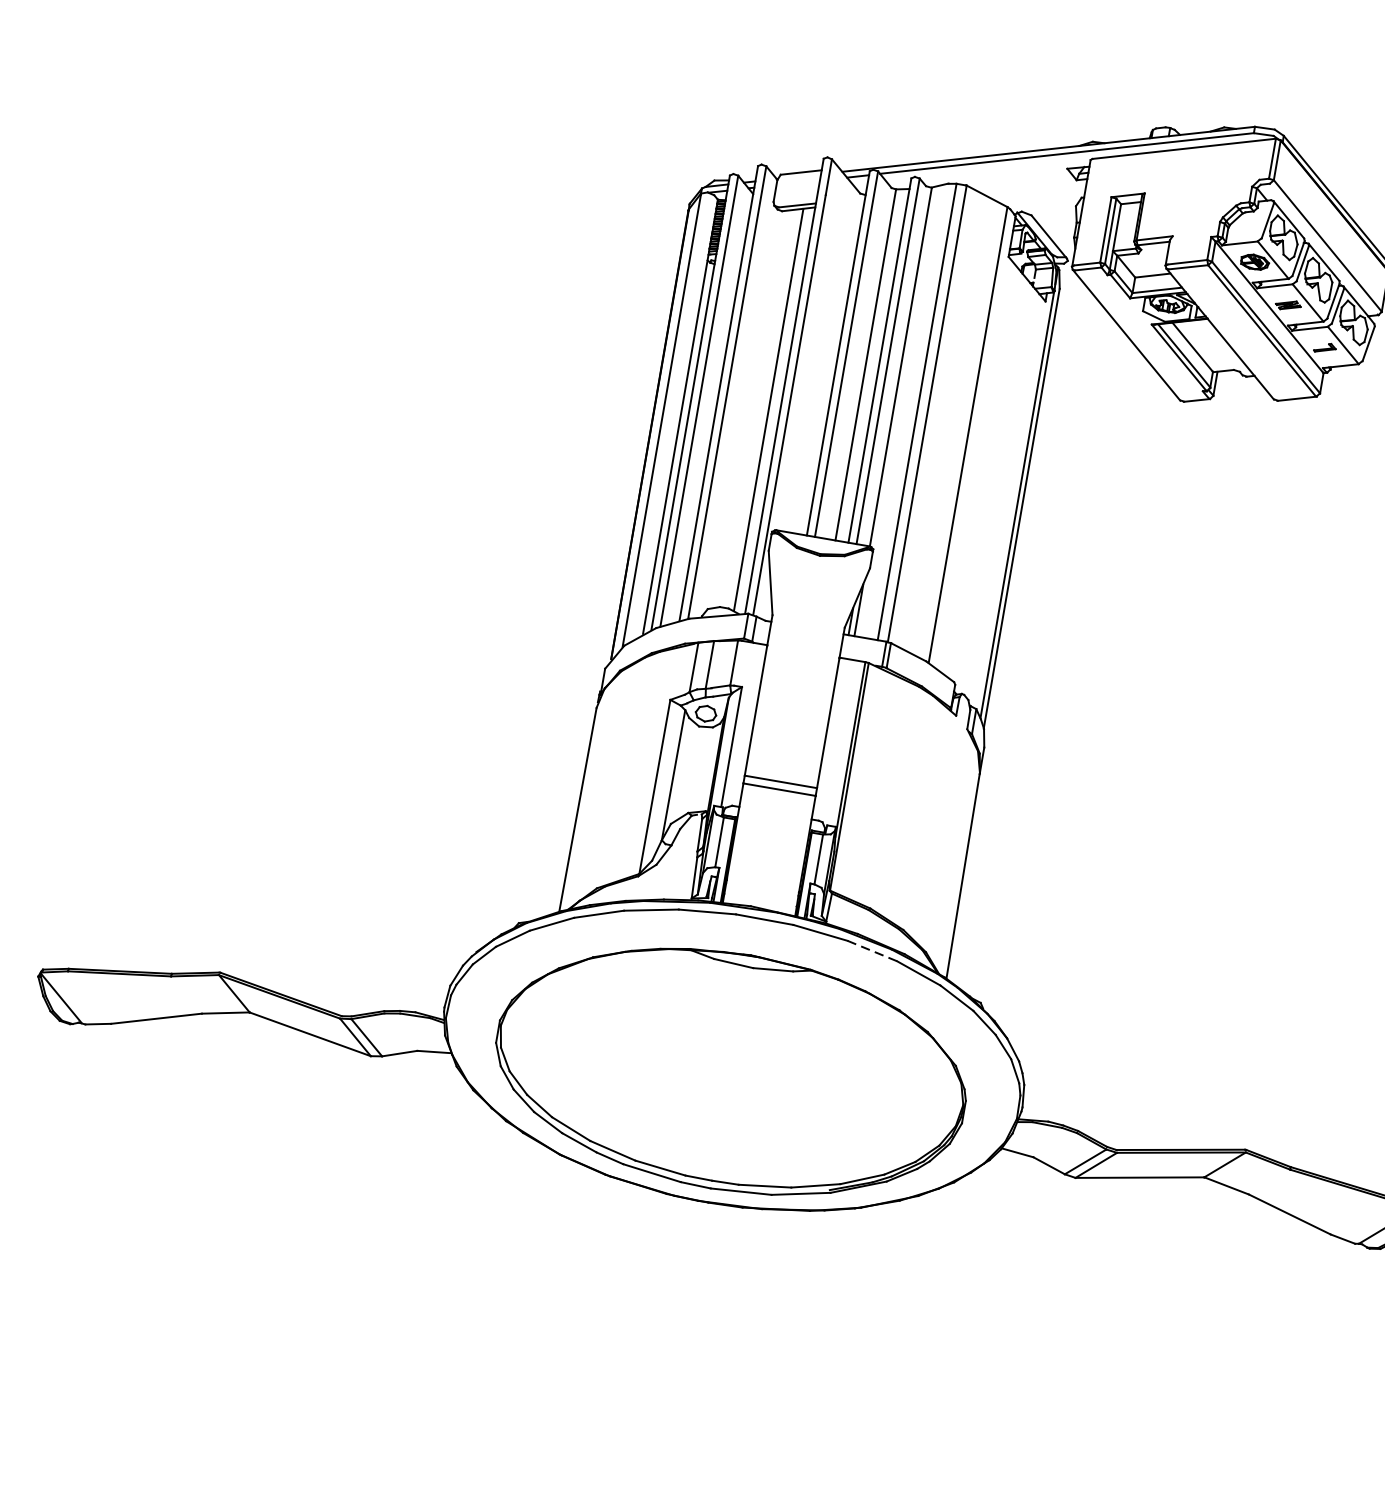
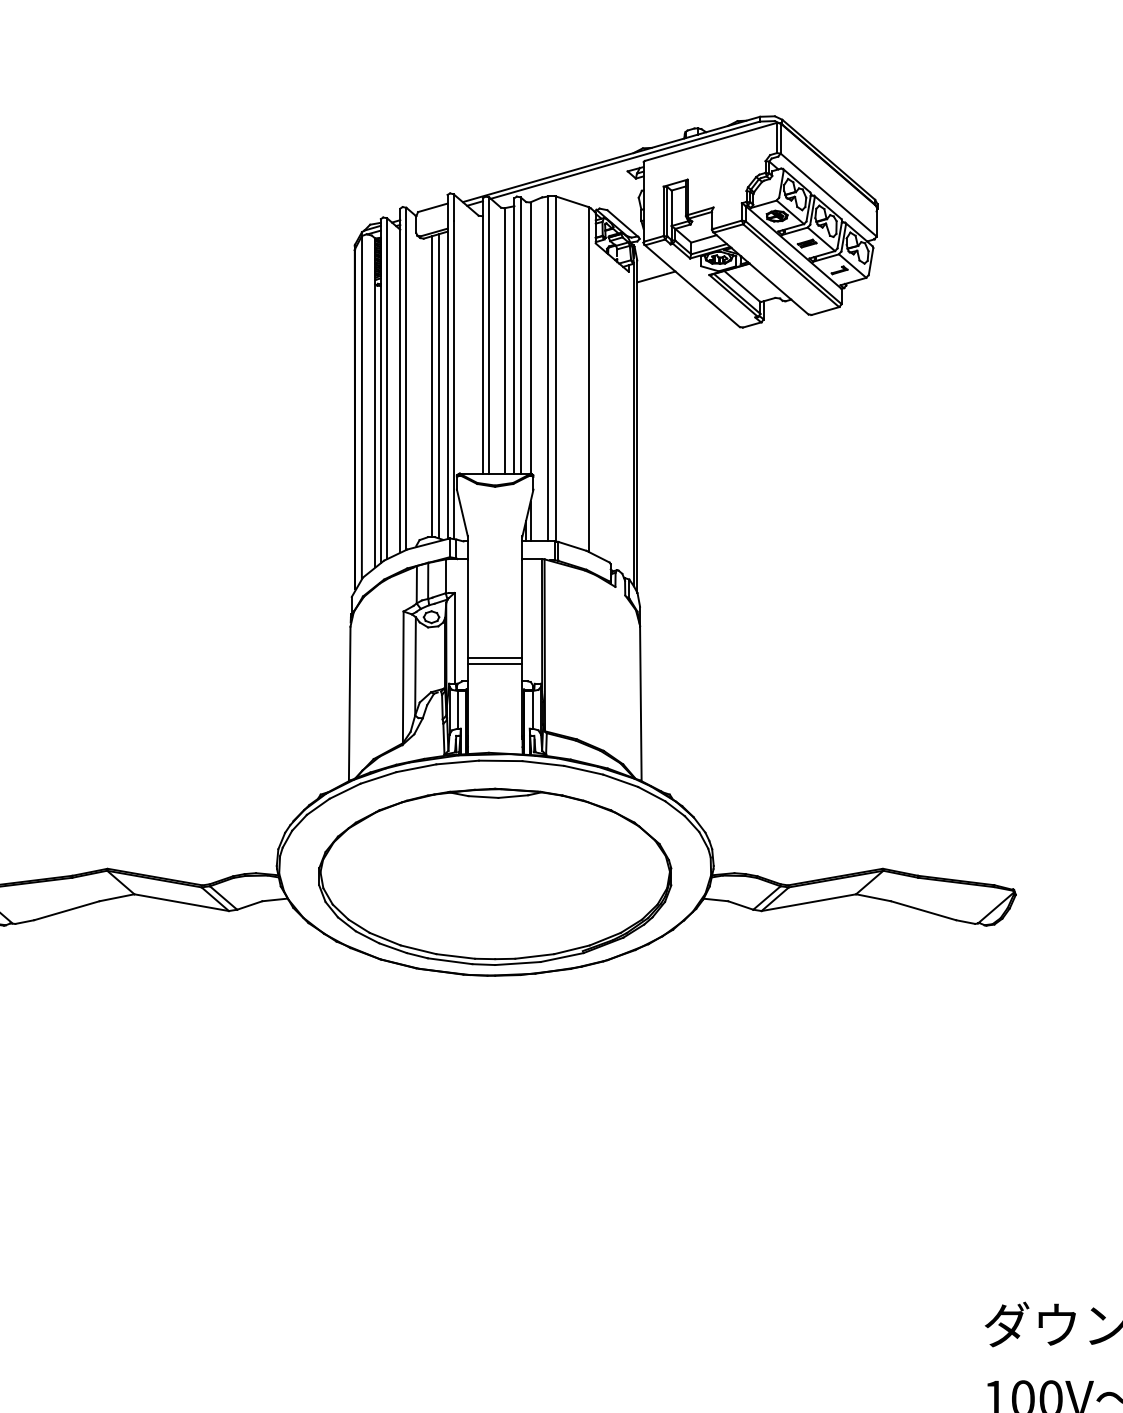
line: (1081, 314) -> (656, 276), added
line: (758, 408) -> (431, 386), added
line: (872, 951) -> (583, 770), dashed -> solid

